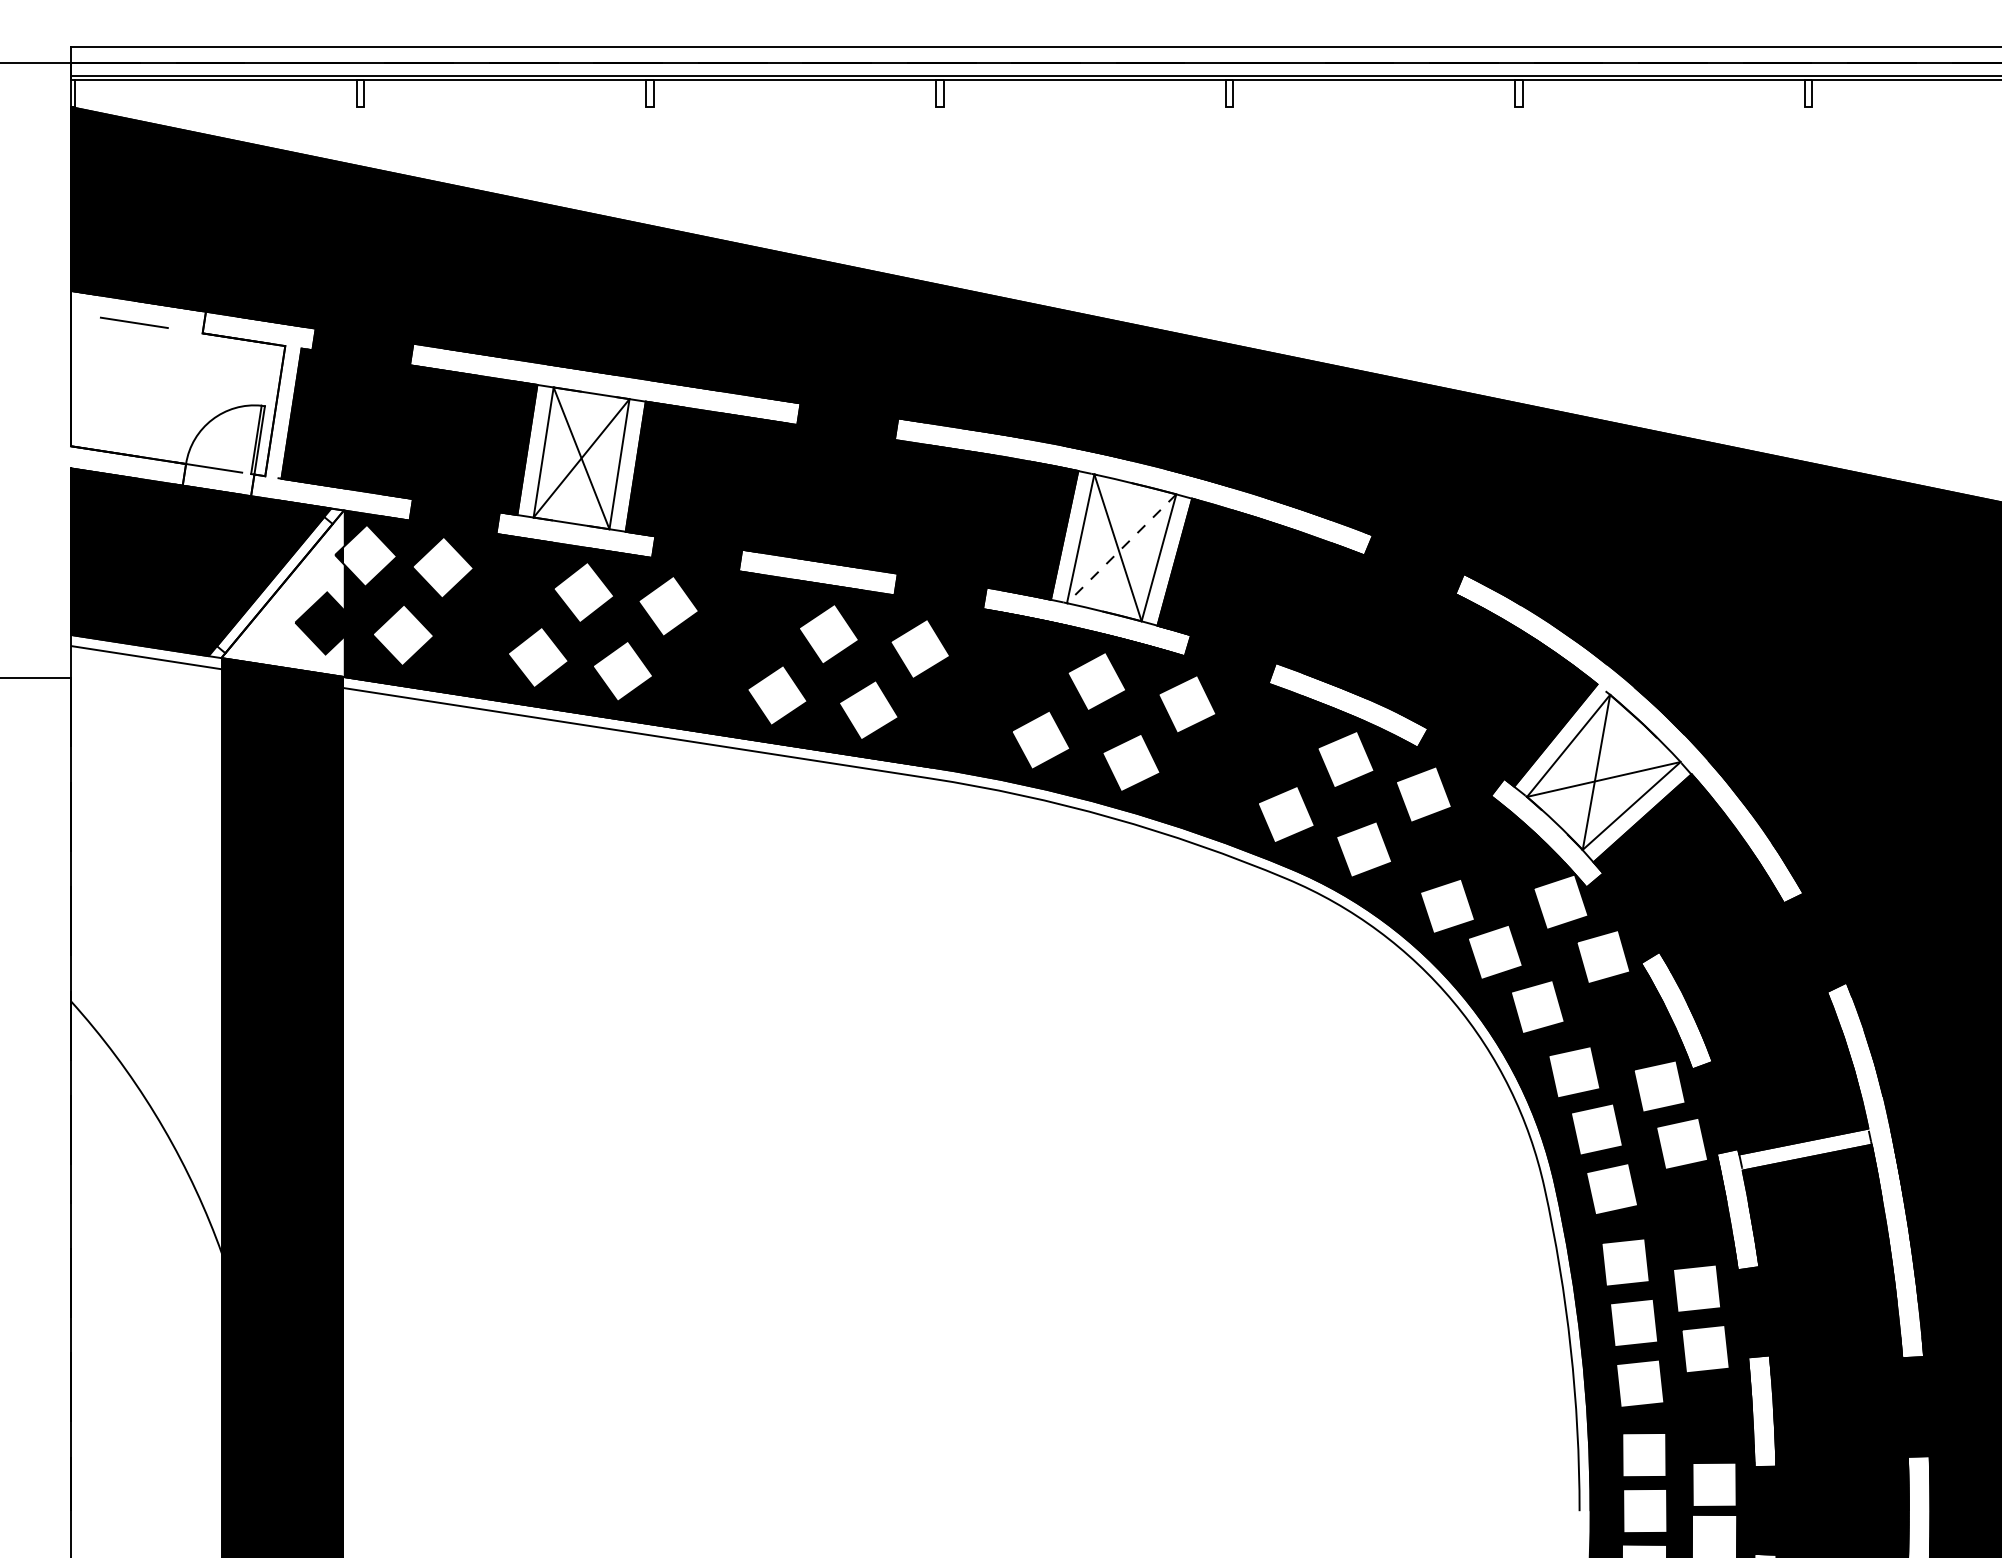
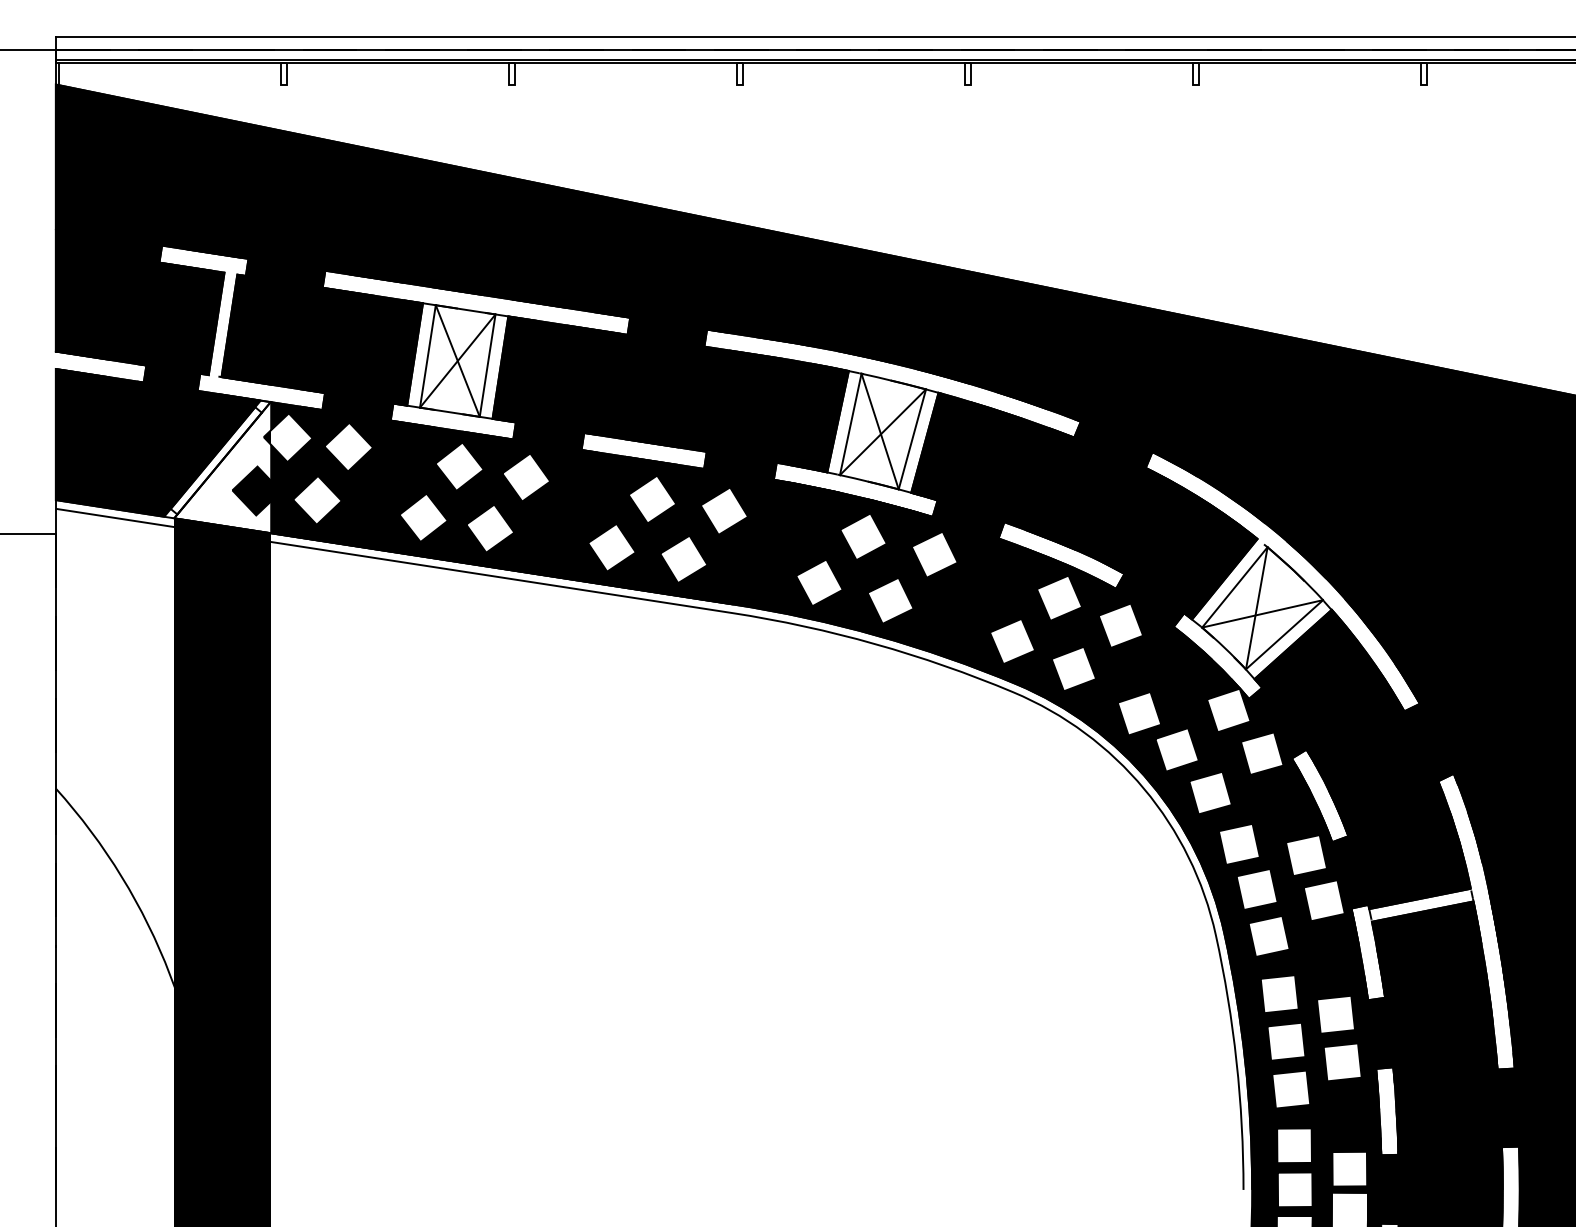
fill: (178, 393) -> (140, 309), added
line: (1121, 549) -> (882, 432), dashed -> solid

